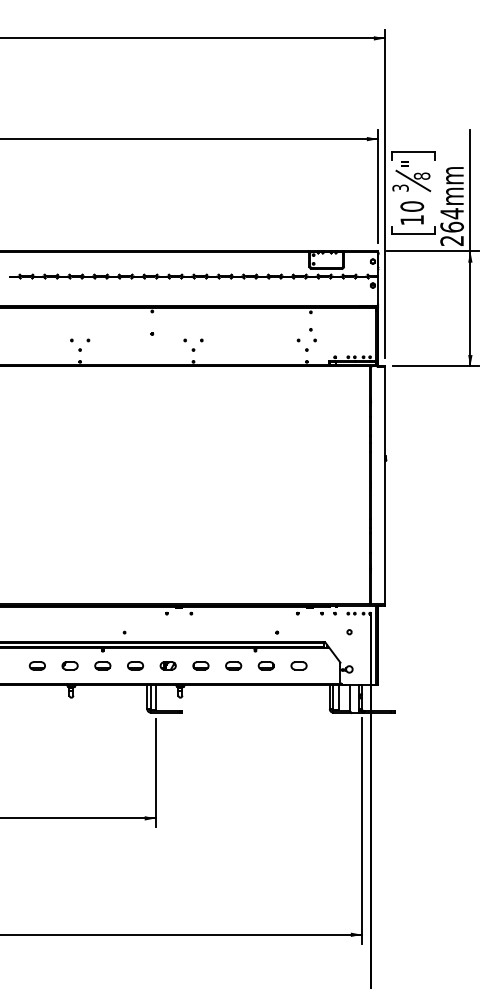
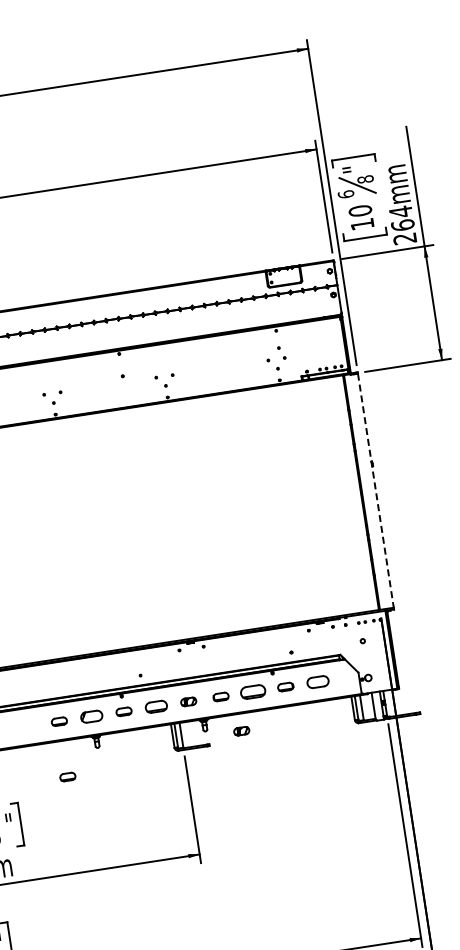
text: (400, 187) -> (345, 193), 3 -> 6
line: (385, 485) -> (376, 490), solid -> dashed
part: (69, 665) -> (91, 716), size x1.4
part: (135, 665) -> (156, 706), size x1.4
part: (233, 665) -> (253, 691), size x1.6
part: (298, 665) -> (317, 681), size x1.4
part: (215, 702) -> (240, 730), added
part: (36, 721) -> (66, 776), added

